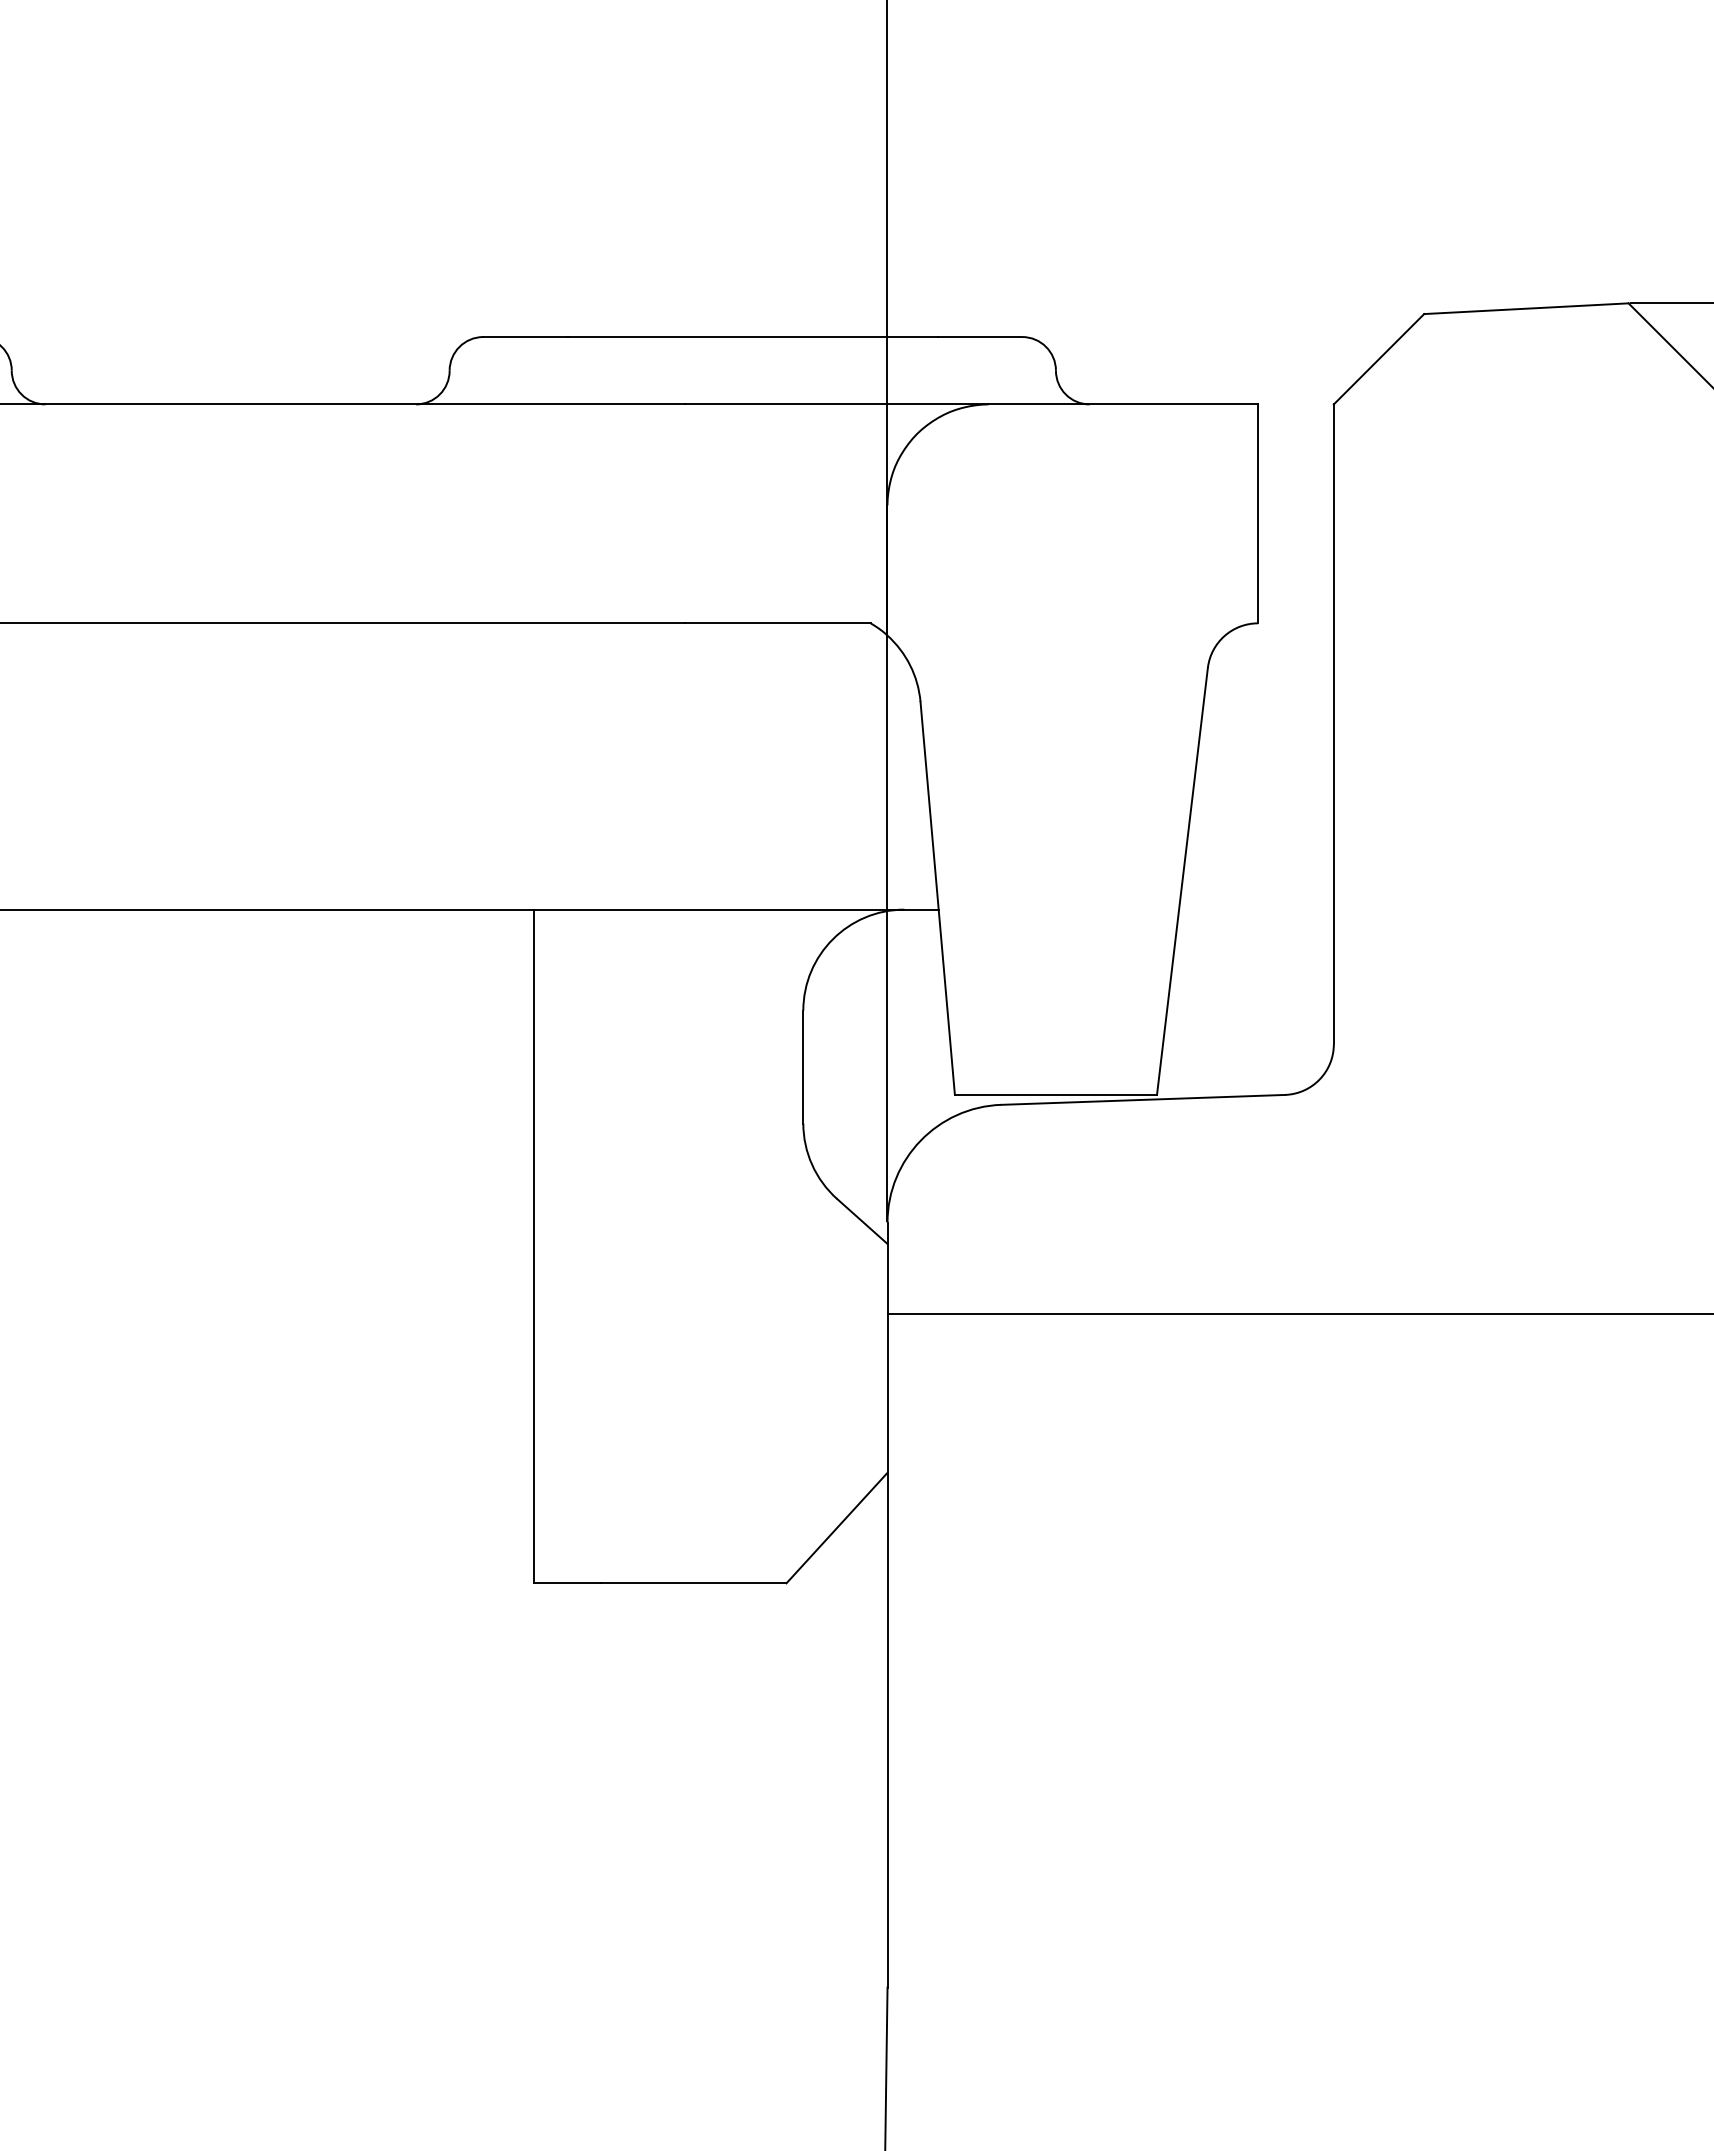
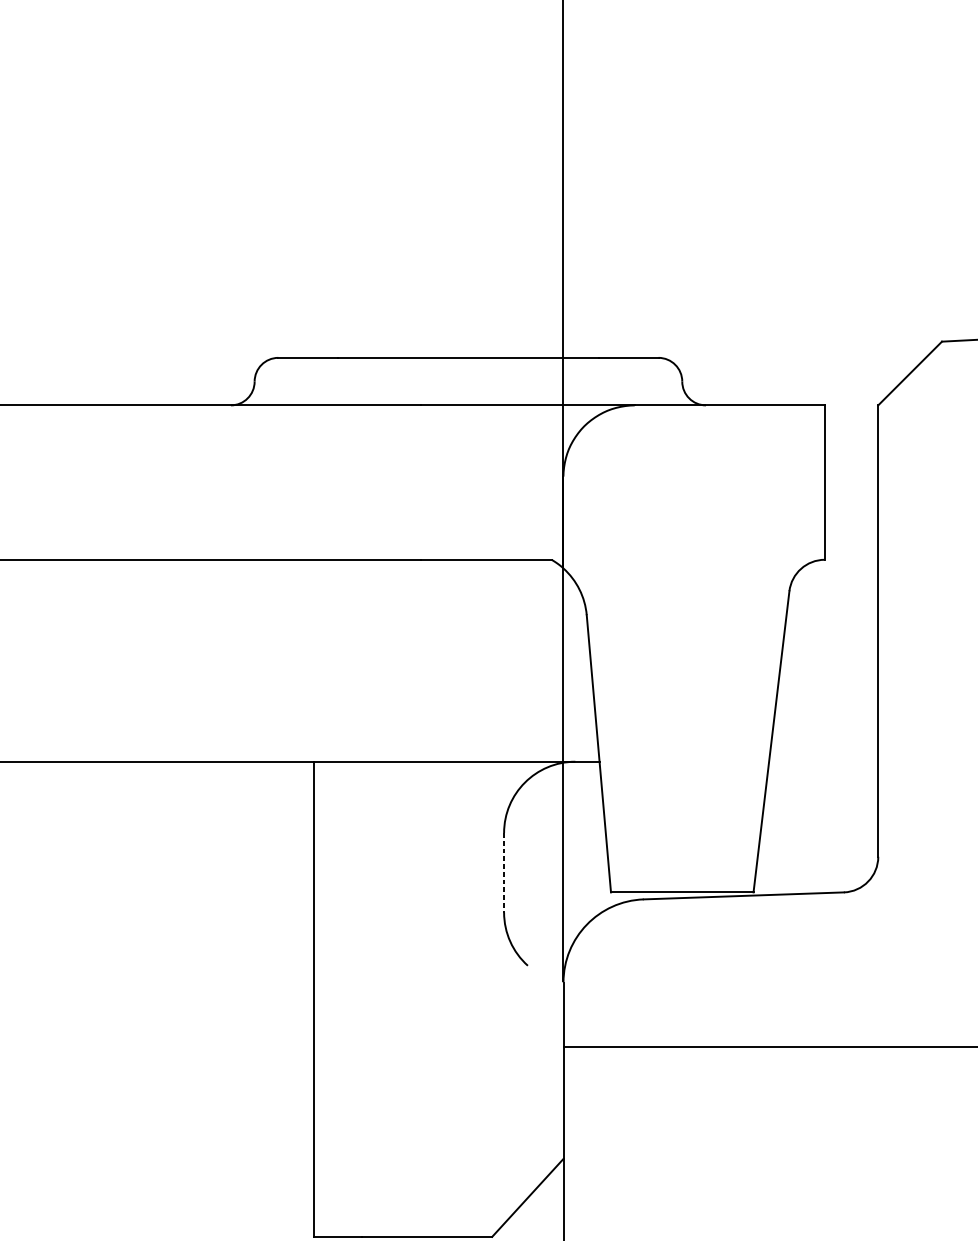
line: (803, 1067) -> (504, 873), solid -> dashed
line: (862, 1220) -> (545, 980), removed

